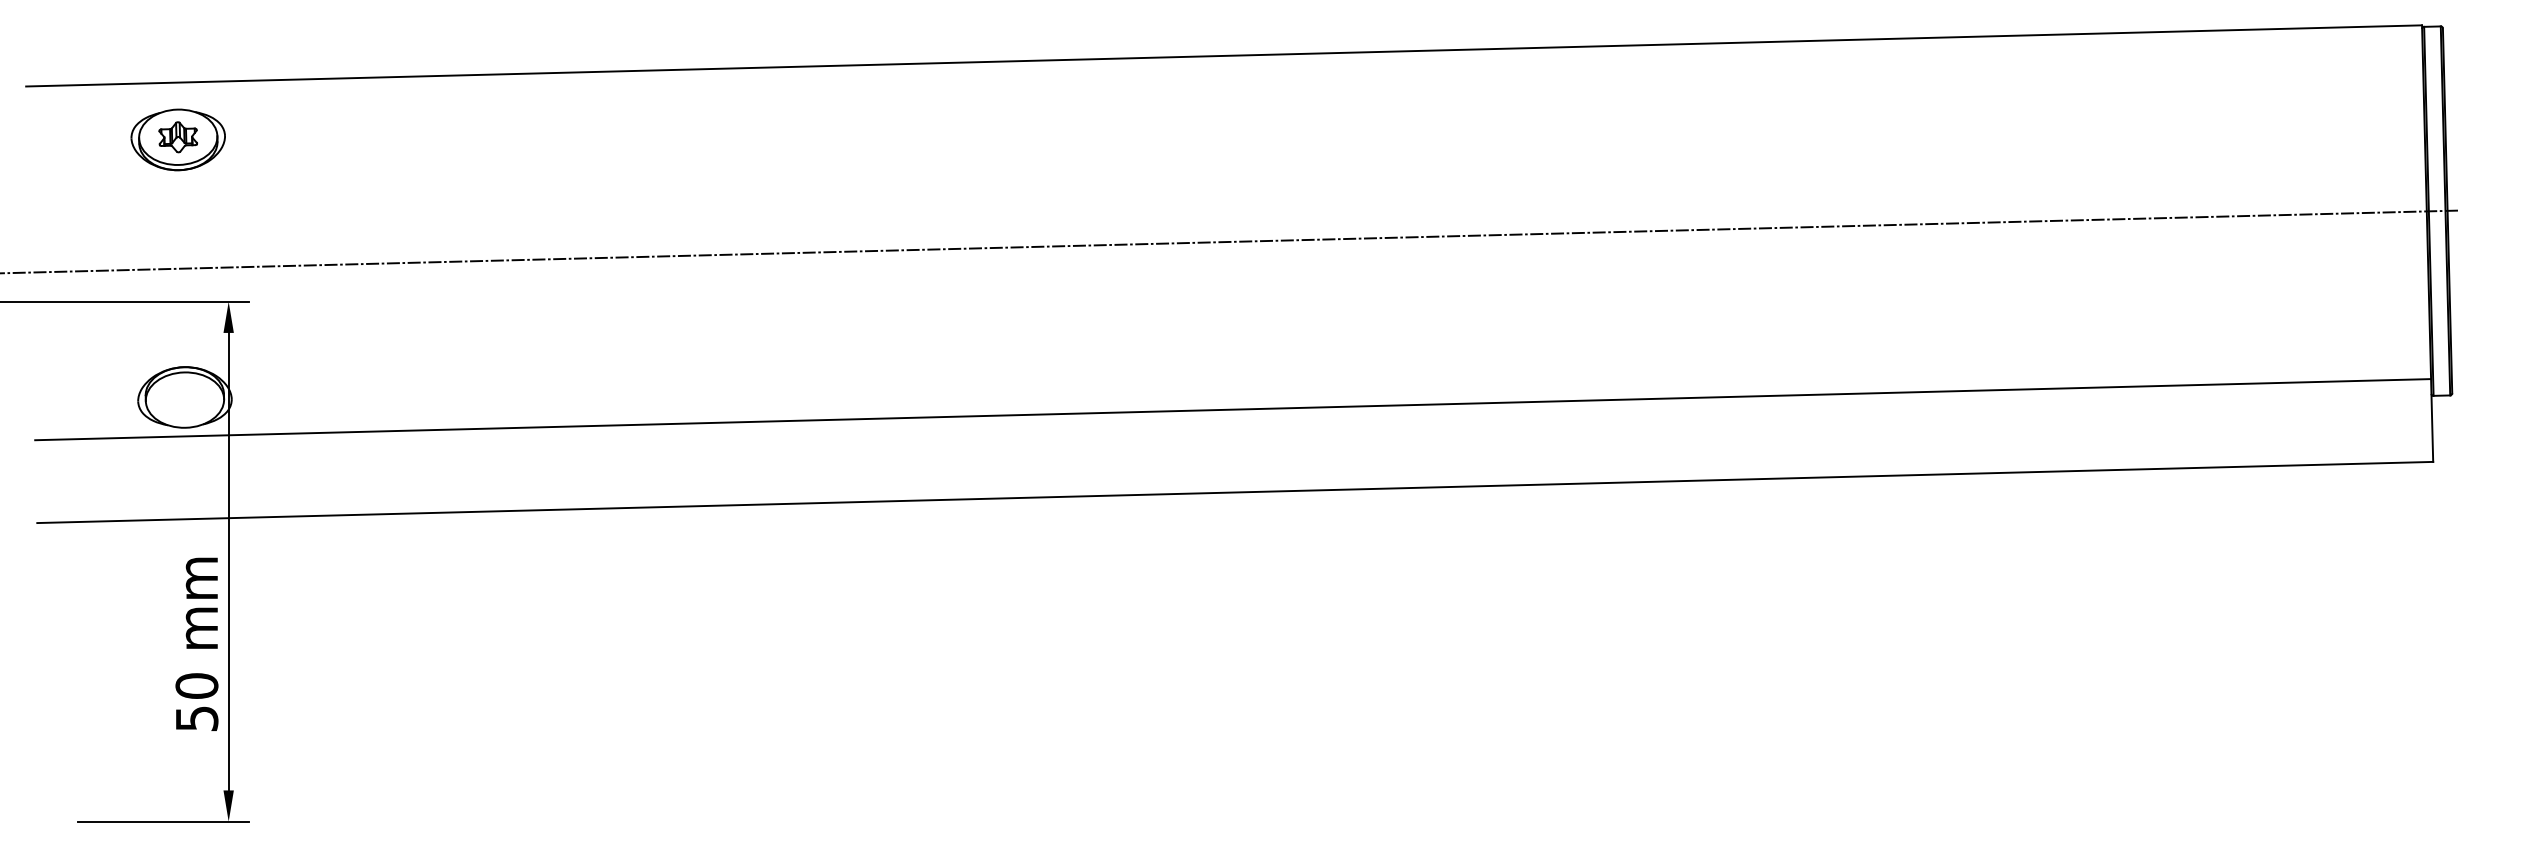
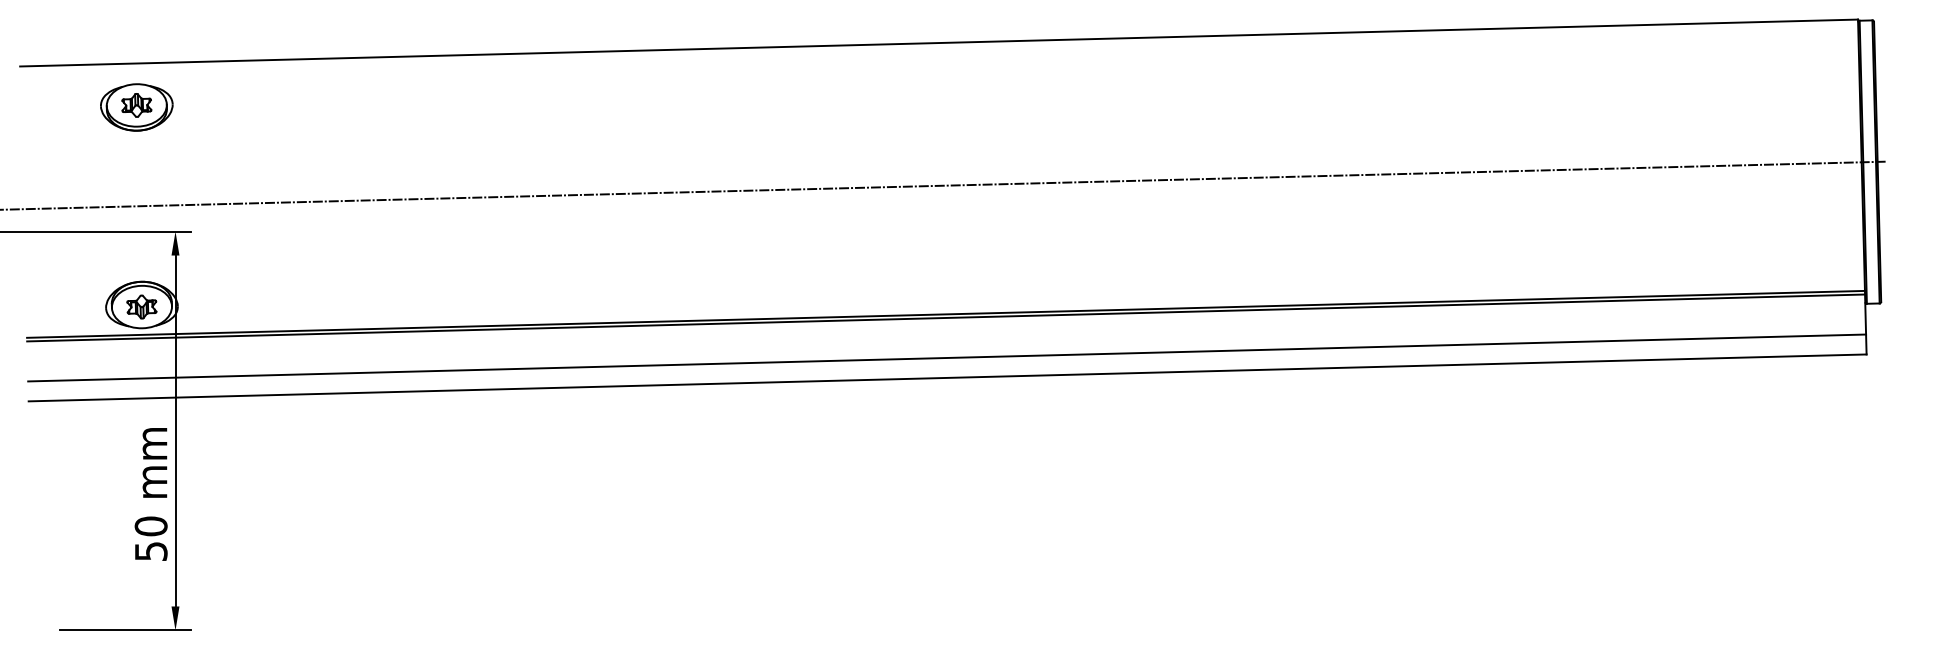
part: (184, 400) -> (141, 307), added
line: (1233, 413) -> (946, 317), added
line: (1234, 466) -> (947, 357), added

